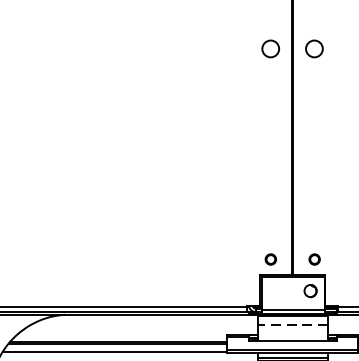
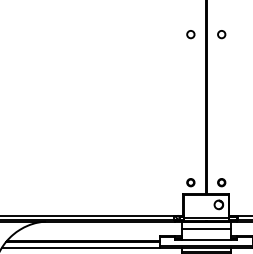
circle: (270, 49) -> (190, 34), size x0.62
circle: (314, 49) -> (221, 34), size x0.62
line: (293, 324) -> (206, 228), dashed -> solid

